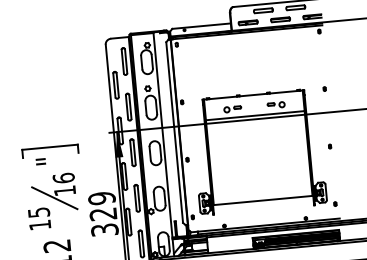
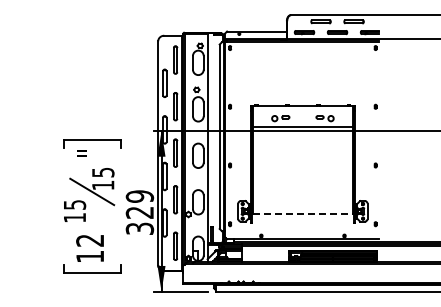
text: (64, 178) -> (103, 172), 16 -> 15
line: (263, 200) -> (303, 213), solid -> dashed

